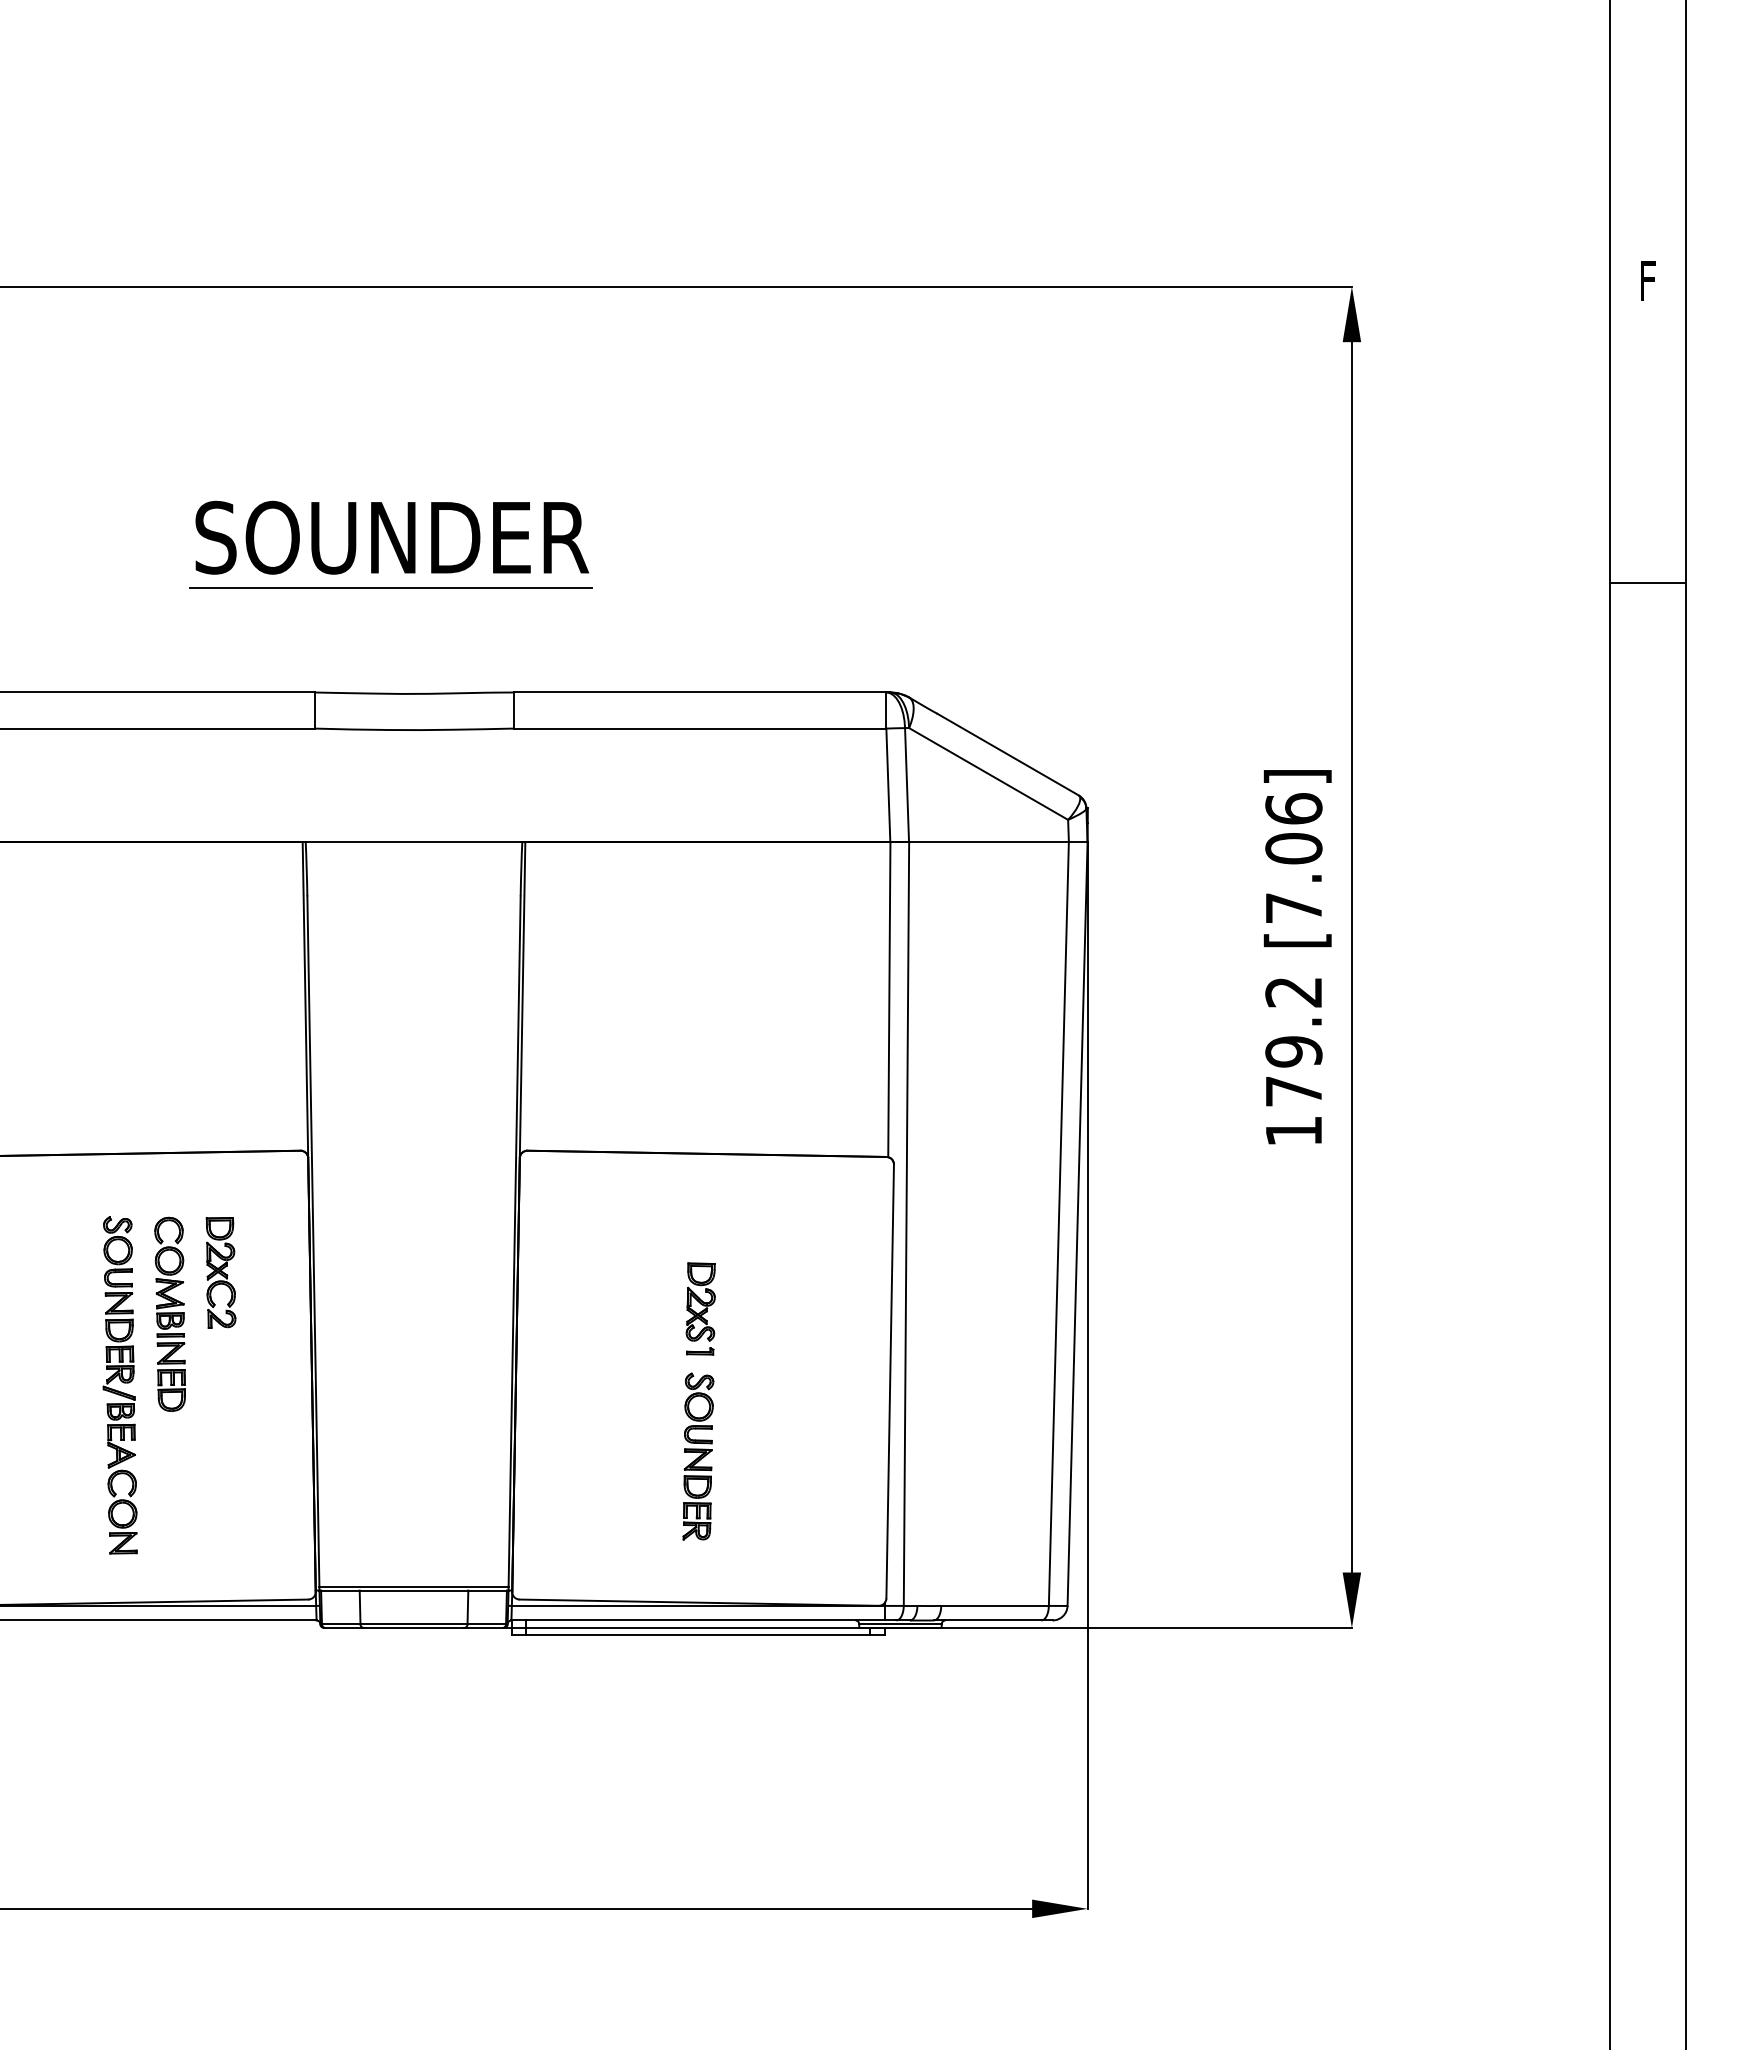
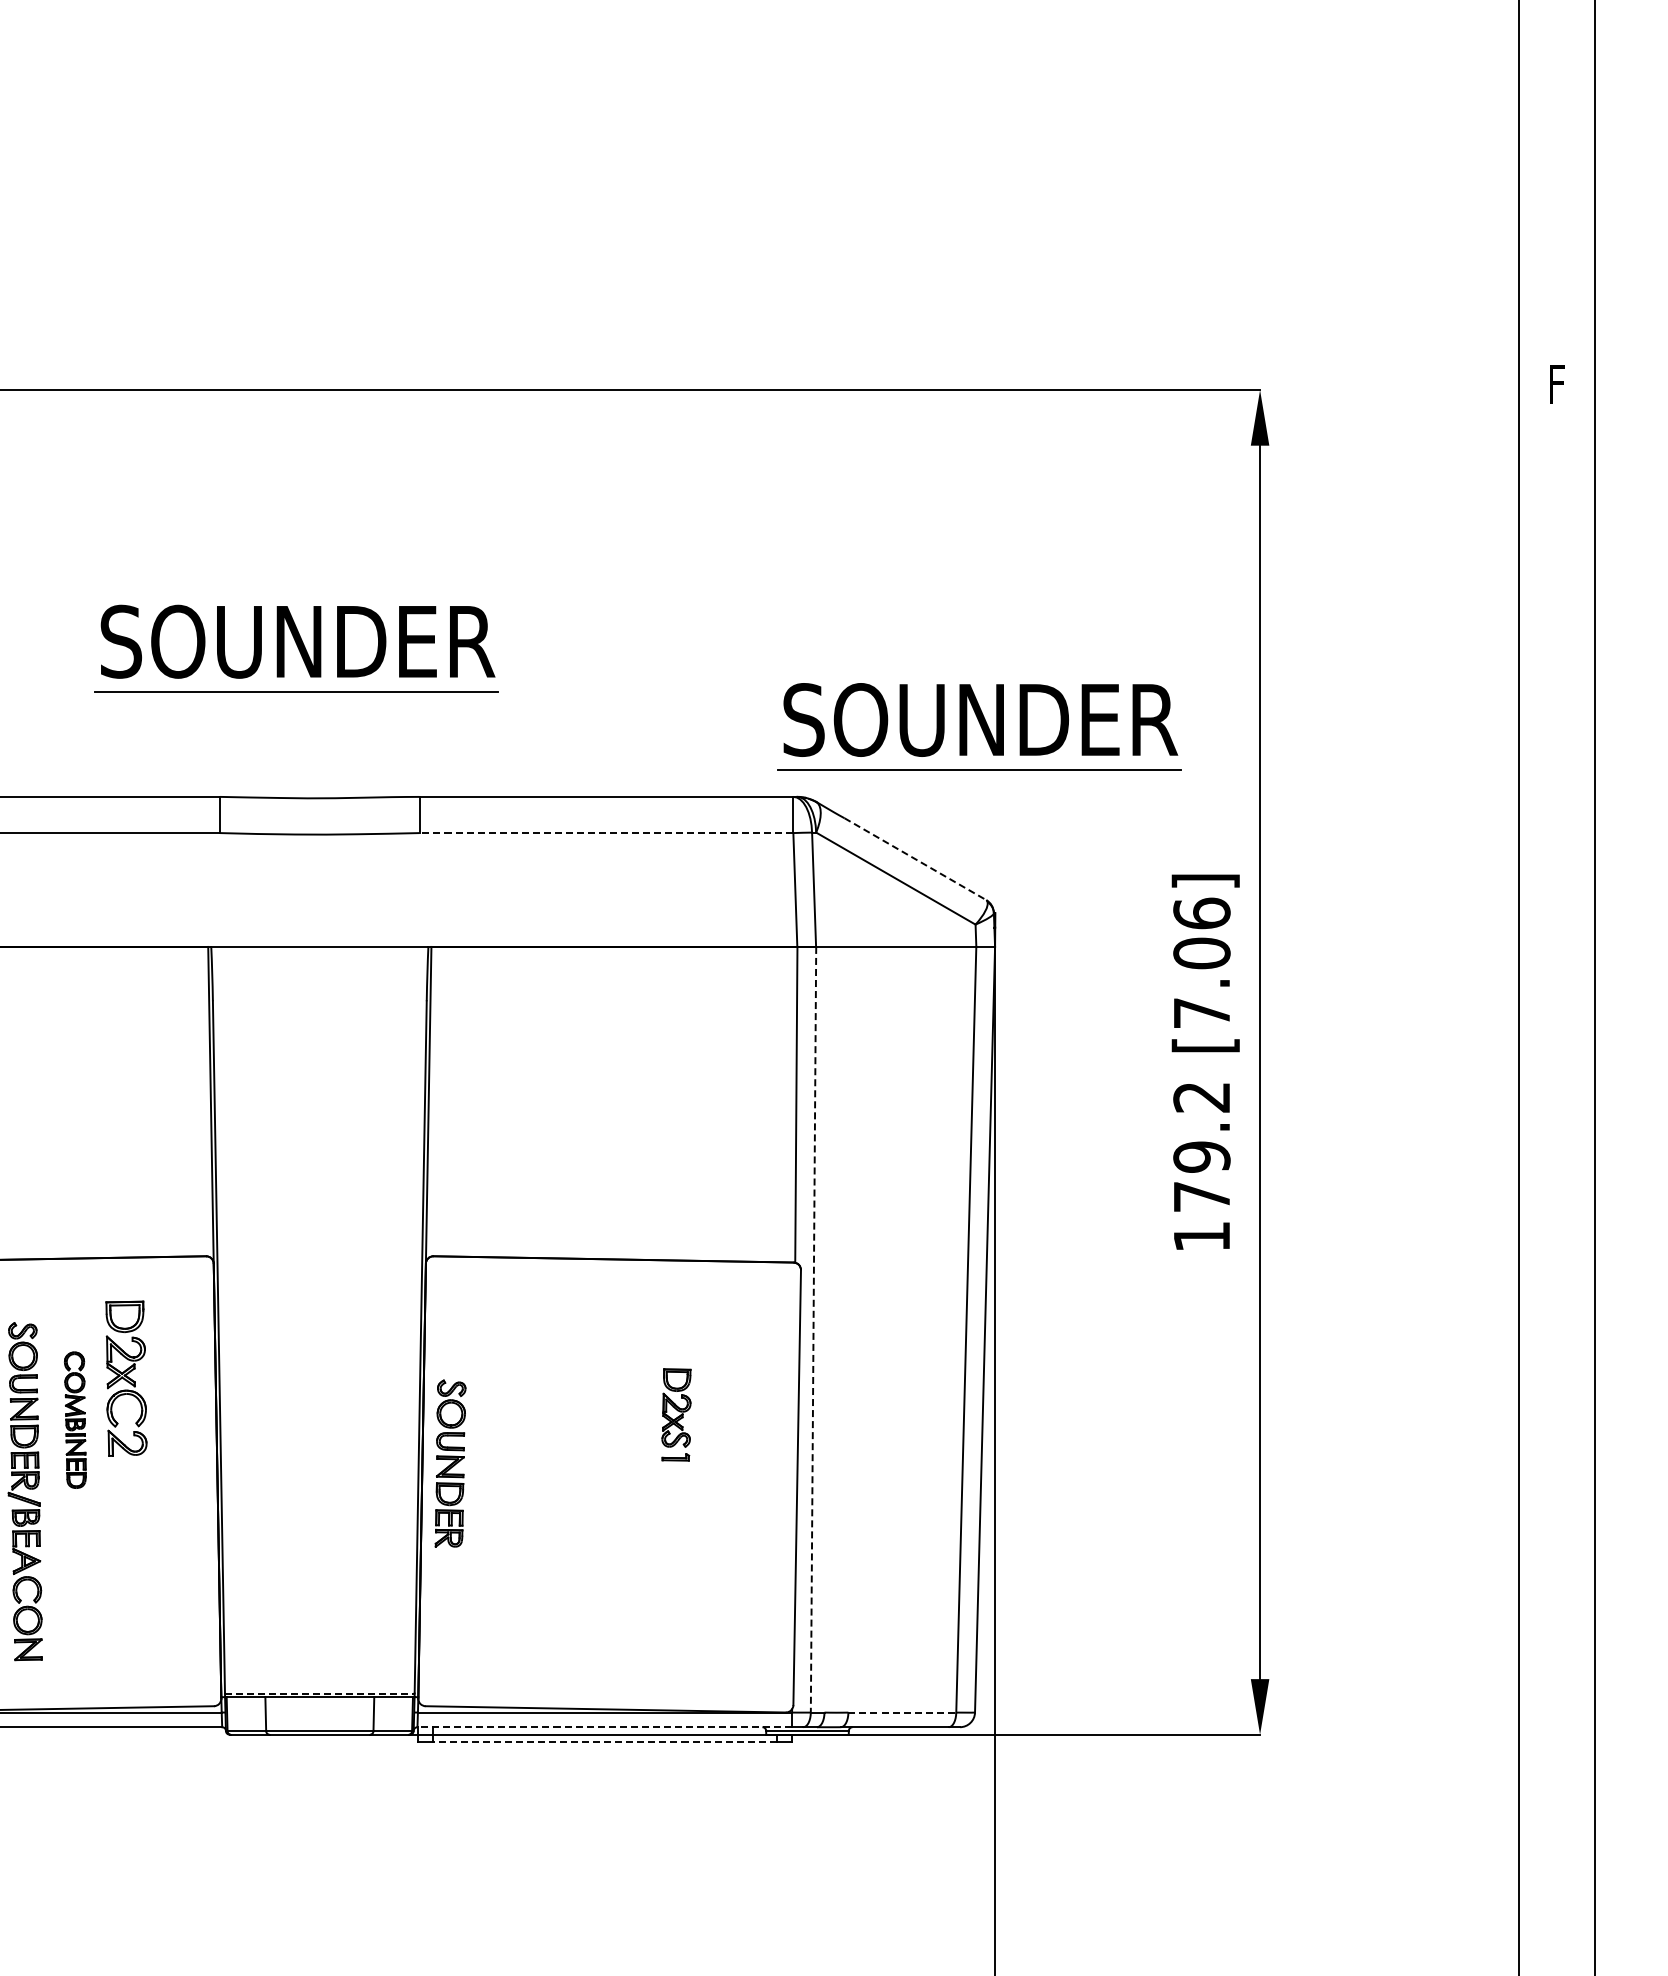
line: (1647, 582) -> (1556, 686), removed
part: (1071, 622) -> (978, 726), added
line: (699, 728) -> (606, 832), solid -> dashed
line: (1008, 754) -> (915, 859), solid -> dashed
line: (906, 1224) -> (813, 1330), solid -> dashed
part: (220, 1272) -> (125, 1378), size x1.4
part: (700, 1308) -> (676, 1414), moved
part: (169, 1313) -> (74, 1419), size x0.7
part: (698, 1456) -> (450, 1463), moved
line: (414, 1586) -> (320, 1693), solid -> dashed
line: (995, 1605) -> (902, 1712), solid -> dashed
line: (698, 1620) -> (605, 1727), solid -> dashed
line: (698, 1635) -> (605, 1742), solid -> dashed

